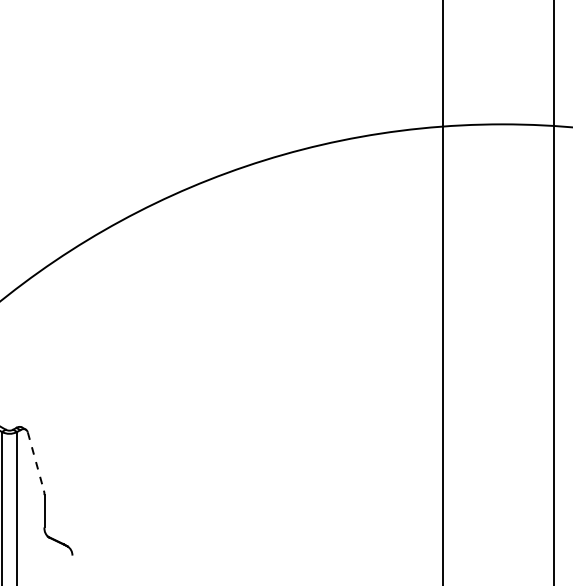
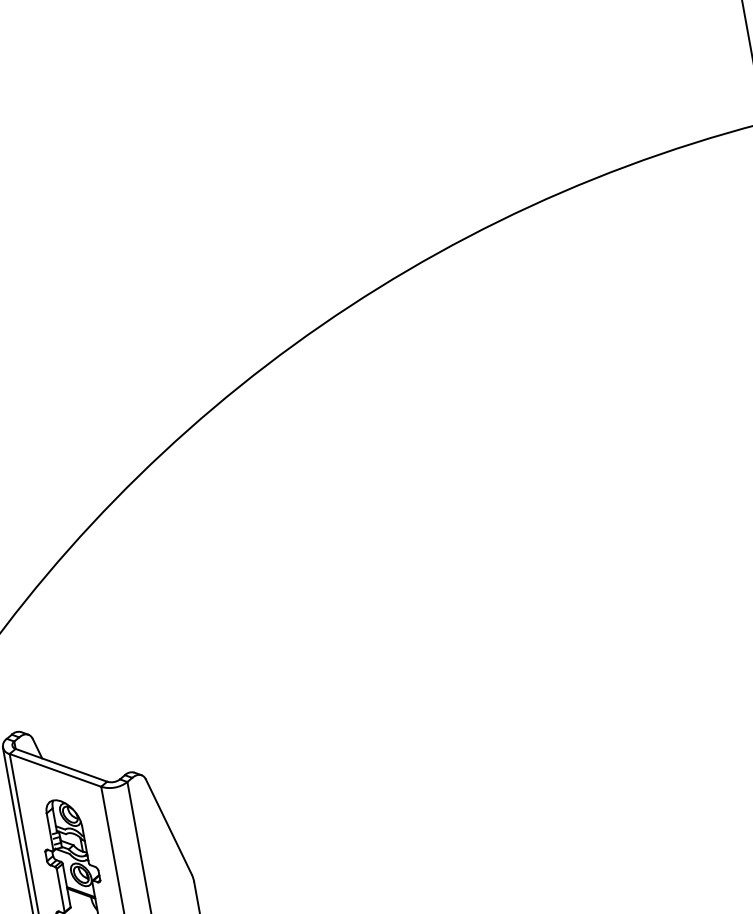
line: (36, 462) -> (170, 828), dashed -> solid

